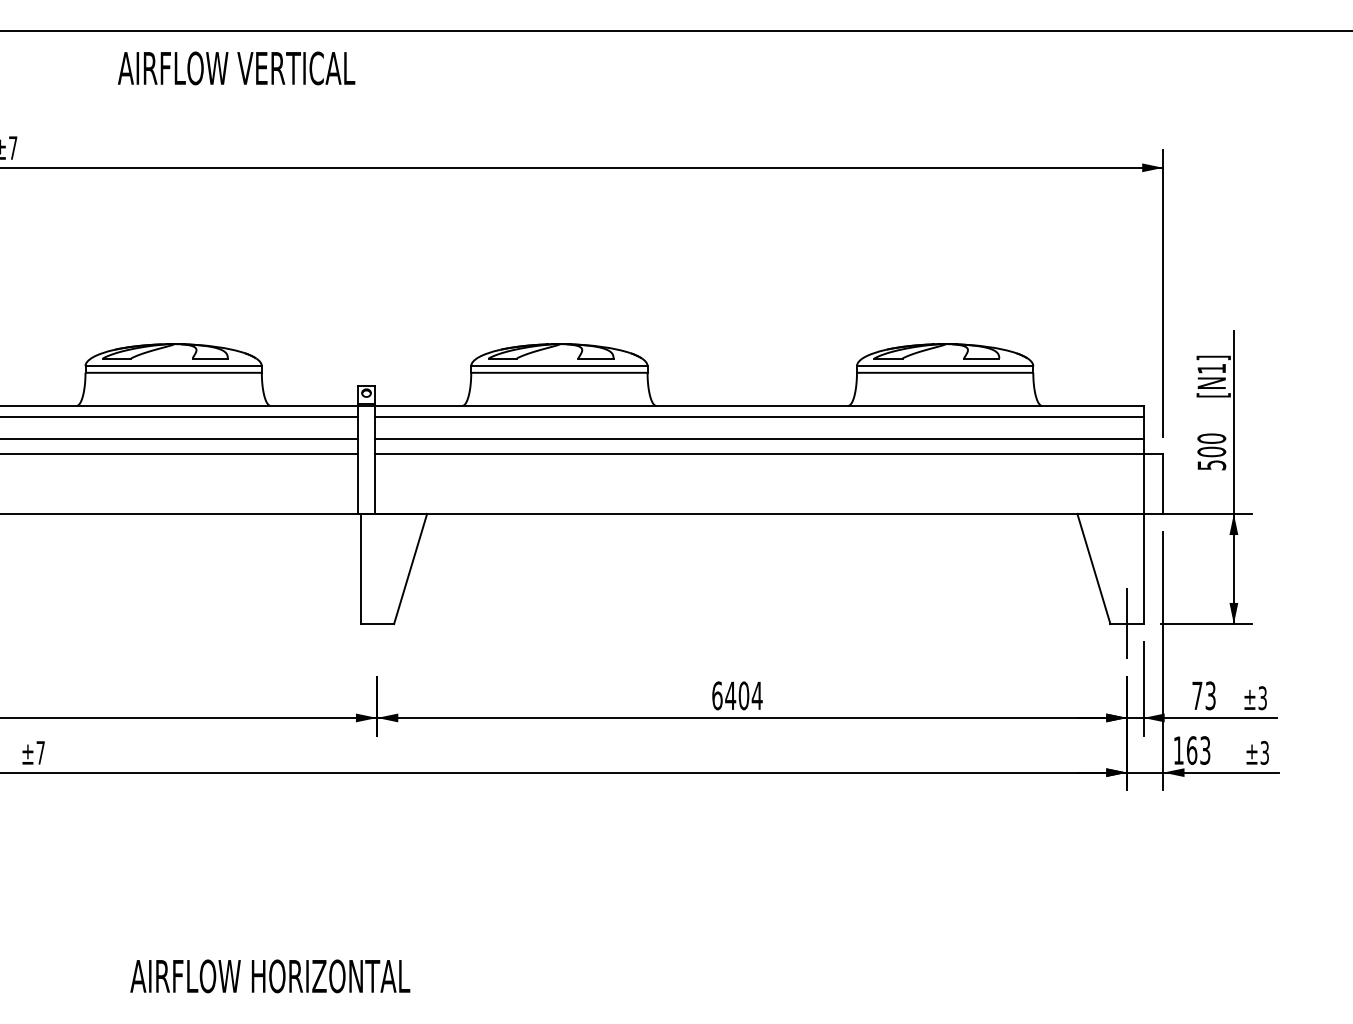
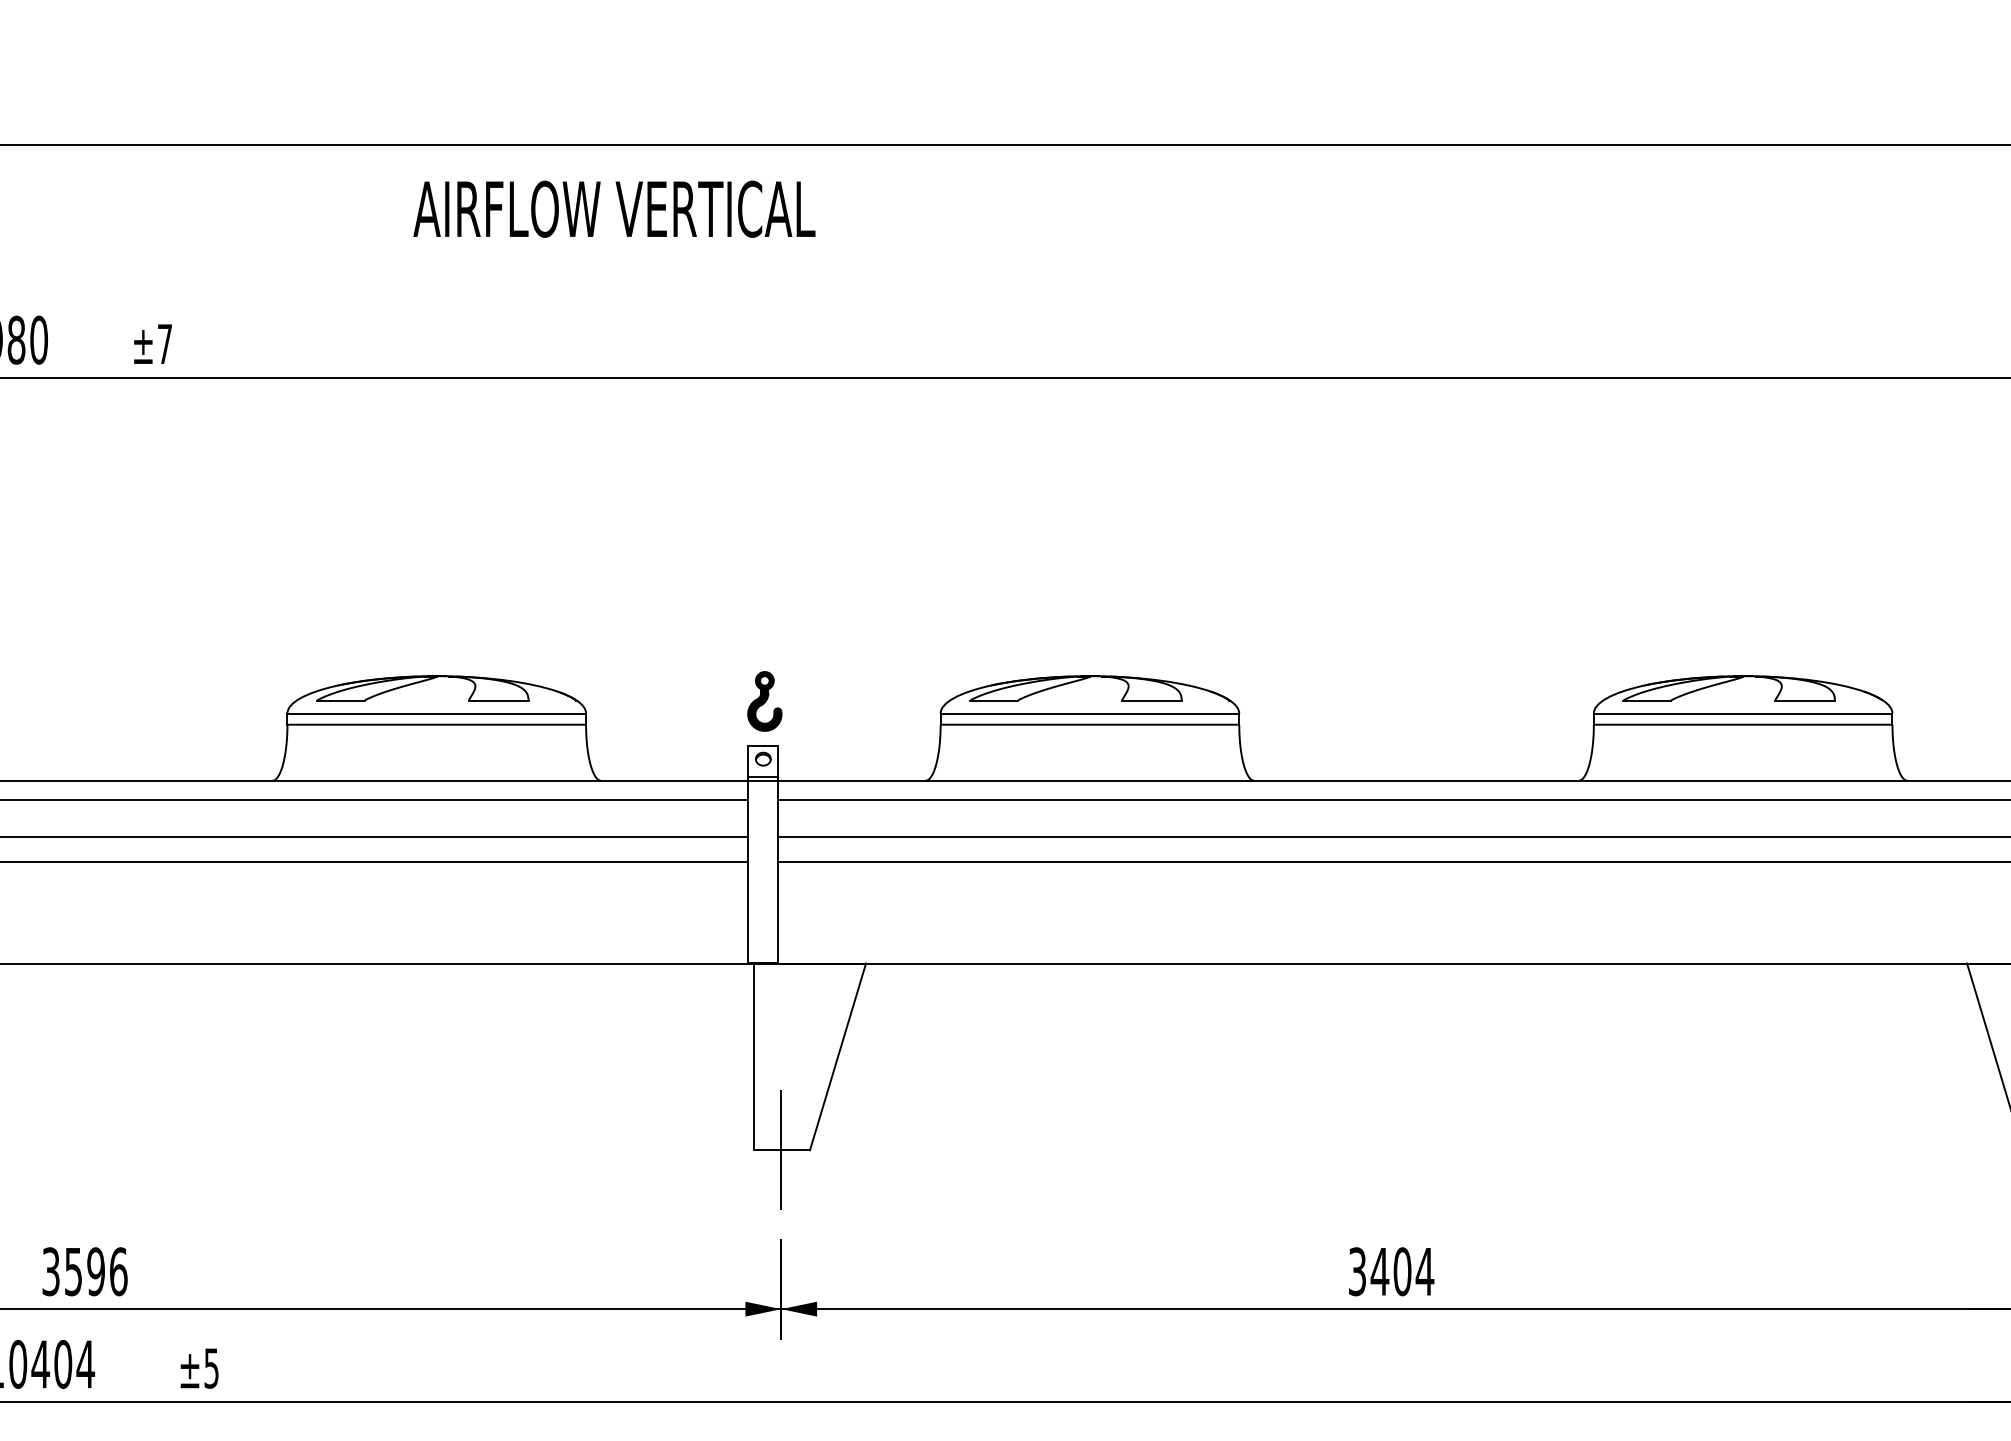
text: (236, 68) -> (614, 209), moved
part: (367, 358) -> (764, 700), added
line: (377, 623) -> (781, 1149), added
text: (717, 695) -> (1357, 1271), 6404 -> 3404
text: (40, 752) -> (211, 1367), ±7 -> ±5

